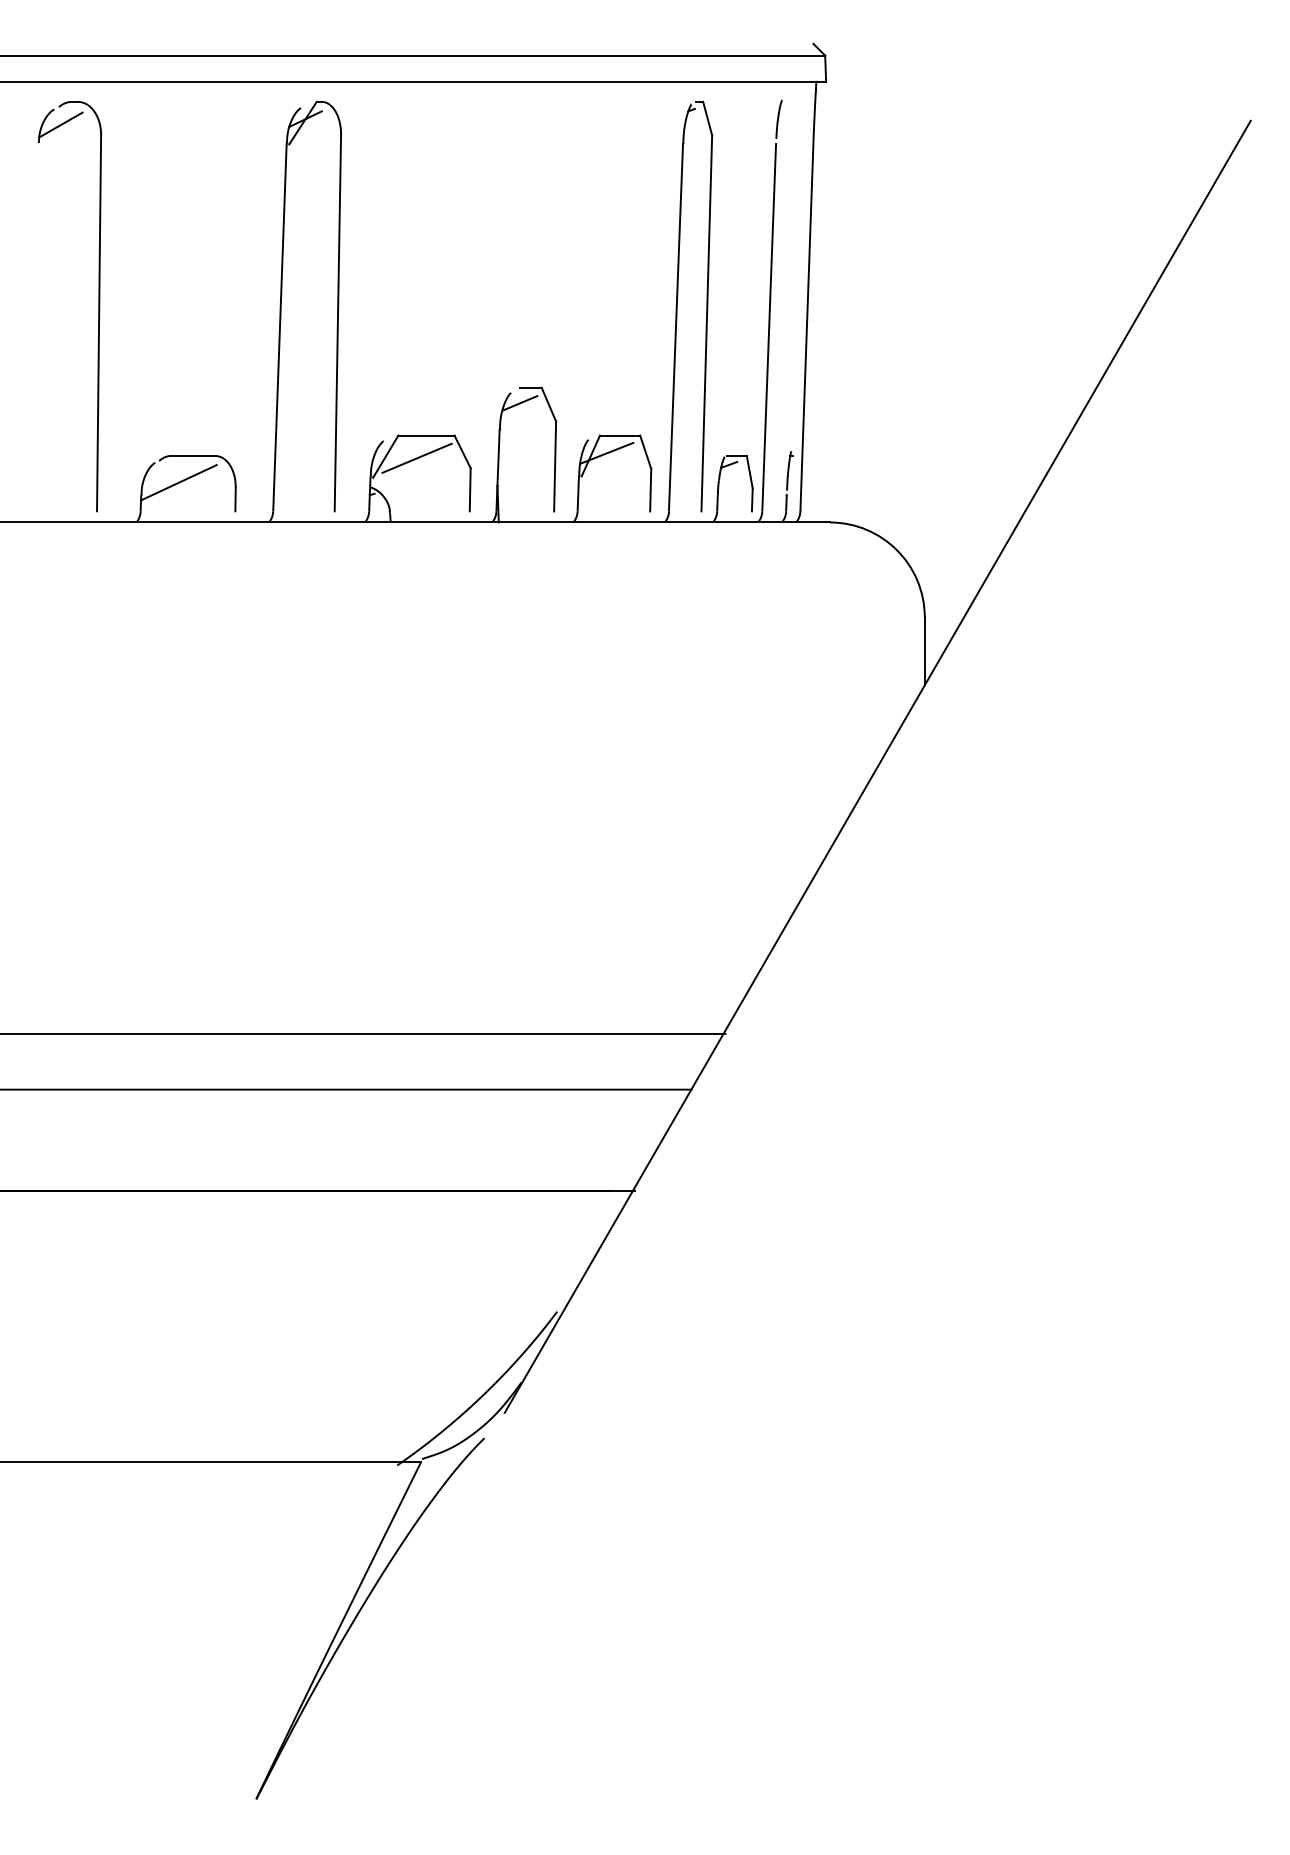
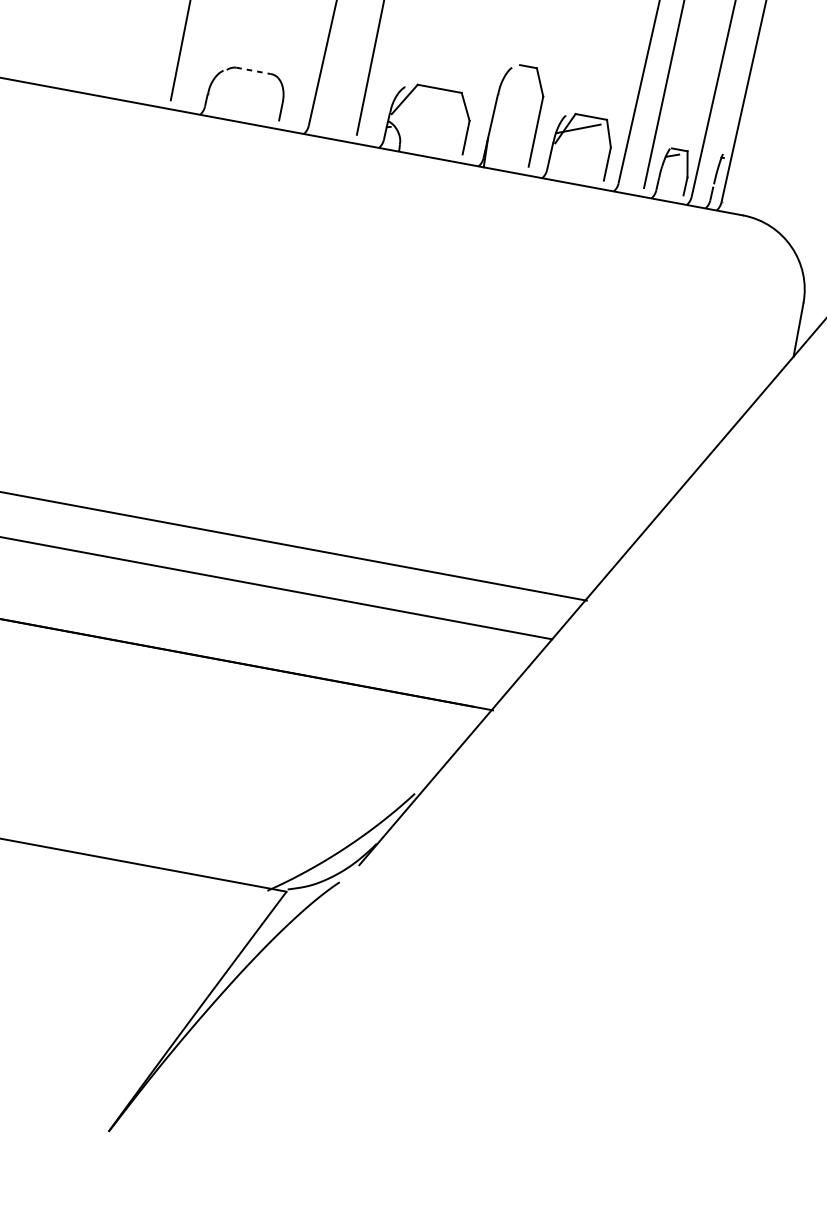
line: (519, 403) -> (517, 77), removed
line: (192, 456) -> (253, 71), solid -> dashed
line: (416, 457) -> (428, 104), removed
line: (178, 482) -> (238, 89), removed

